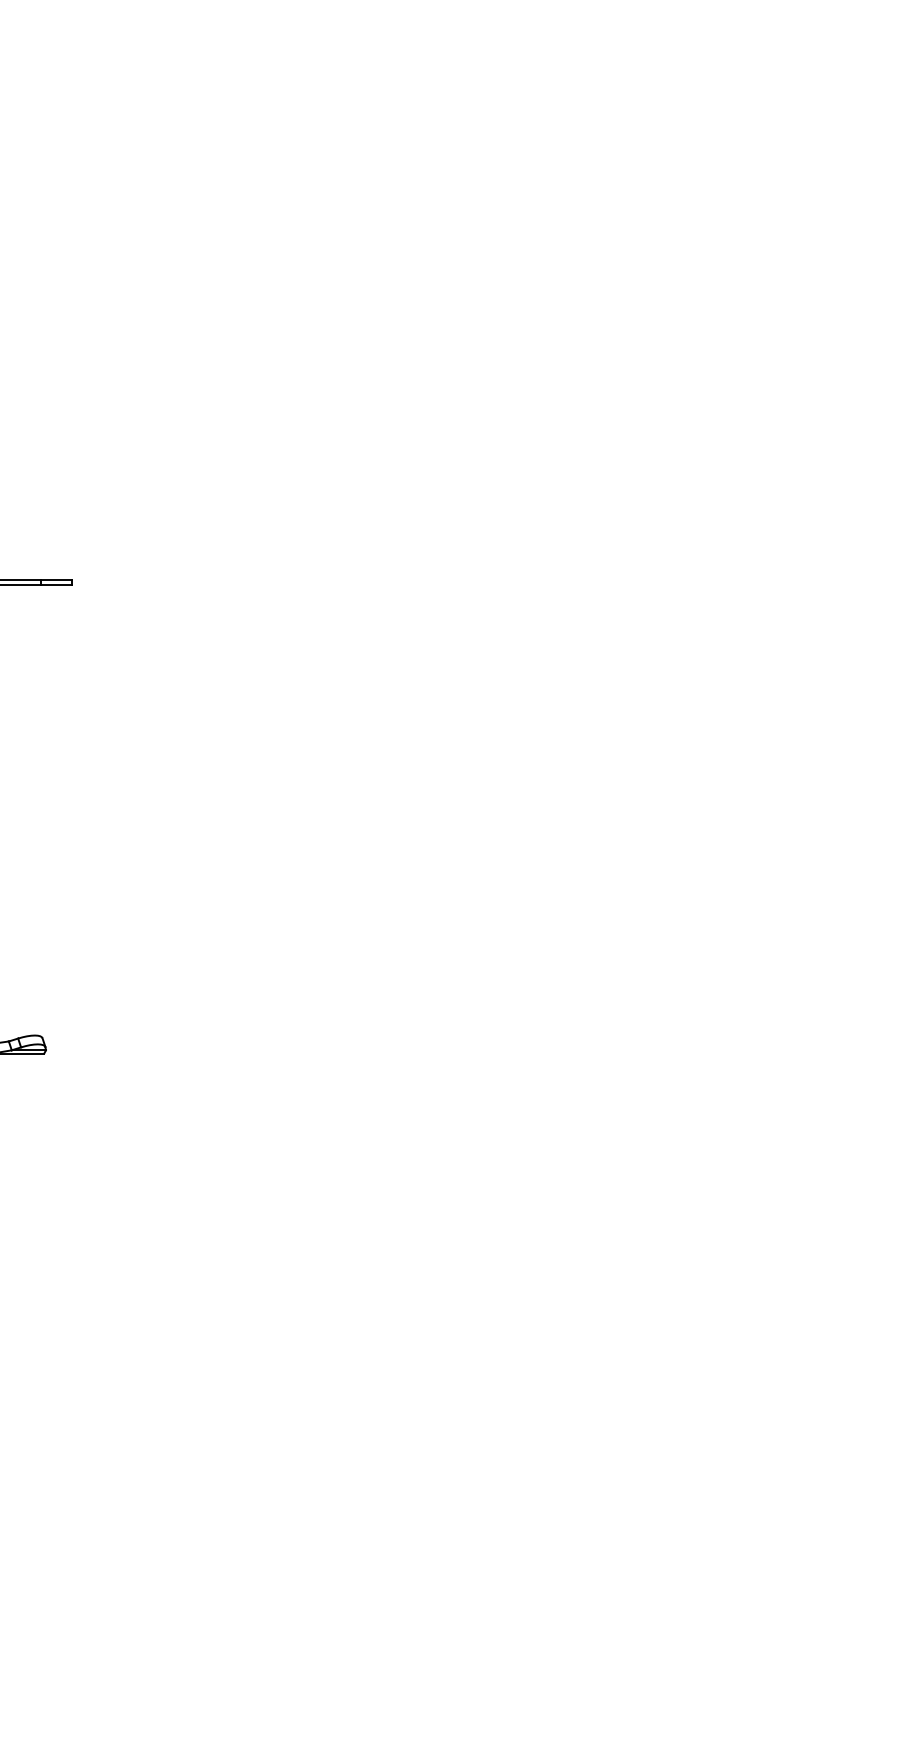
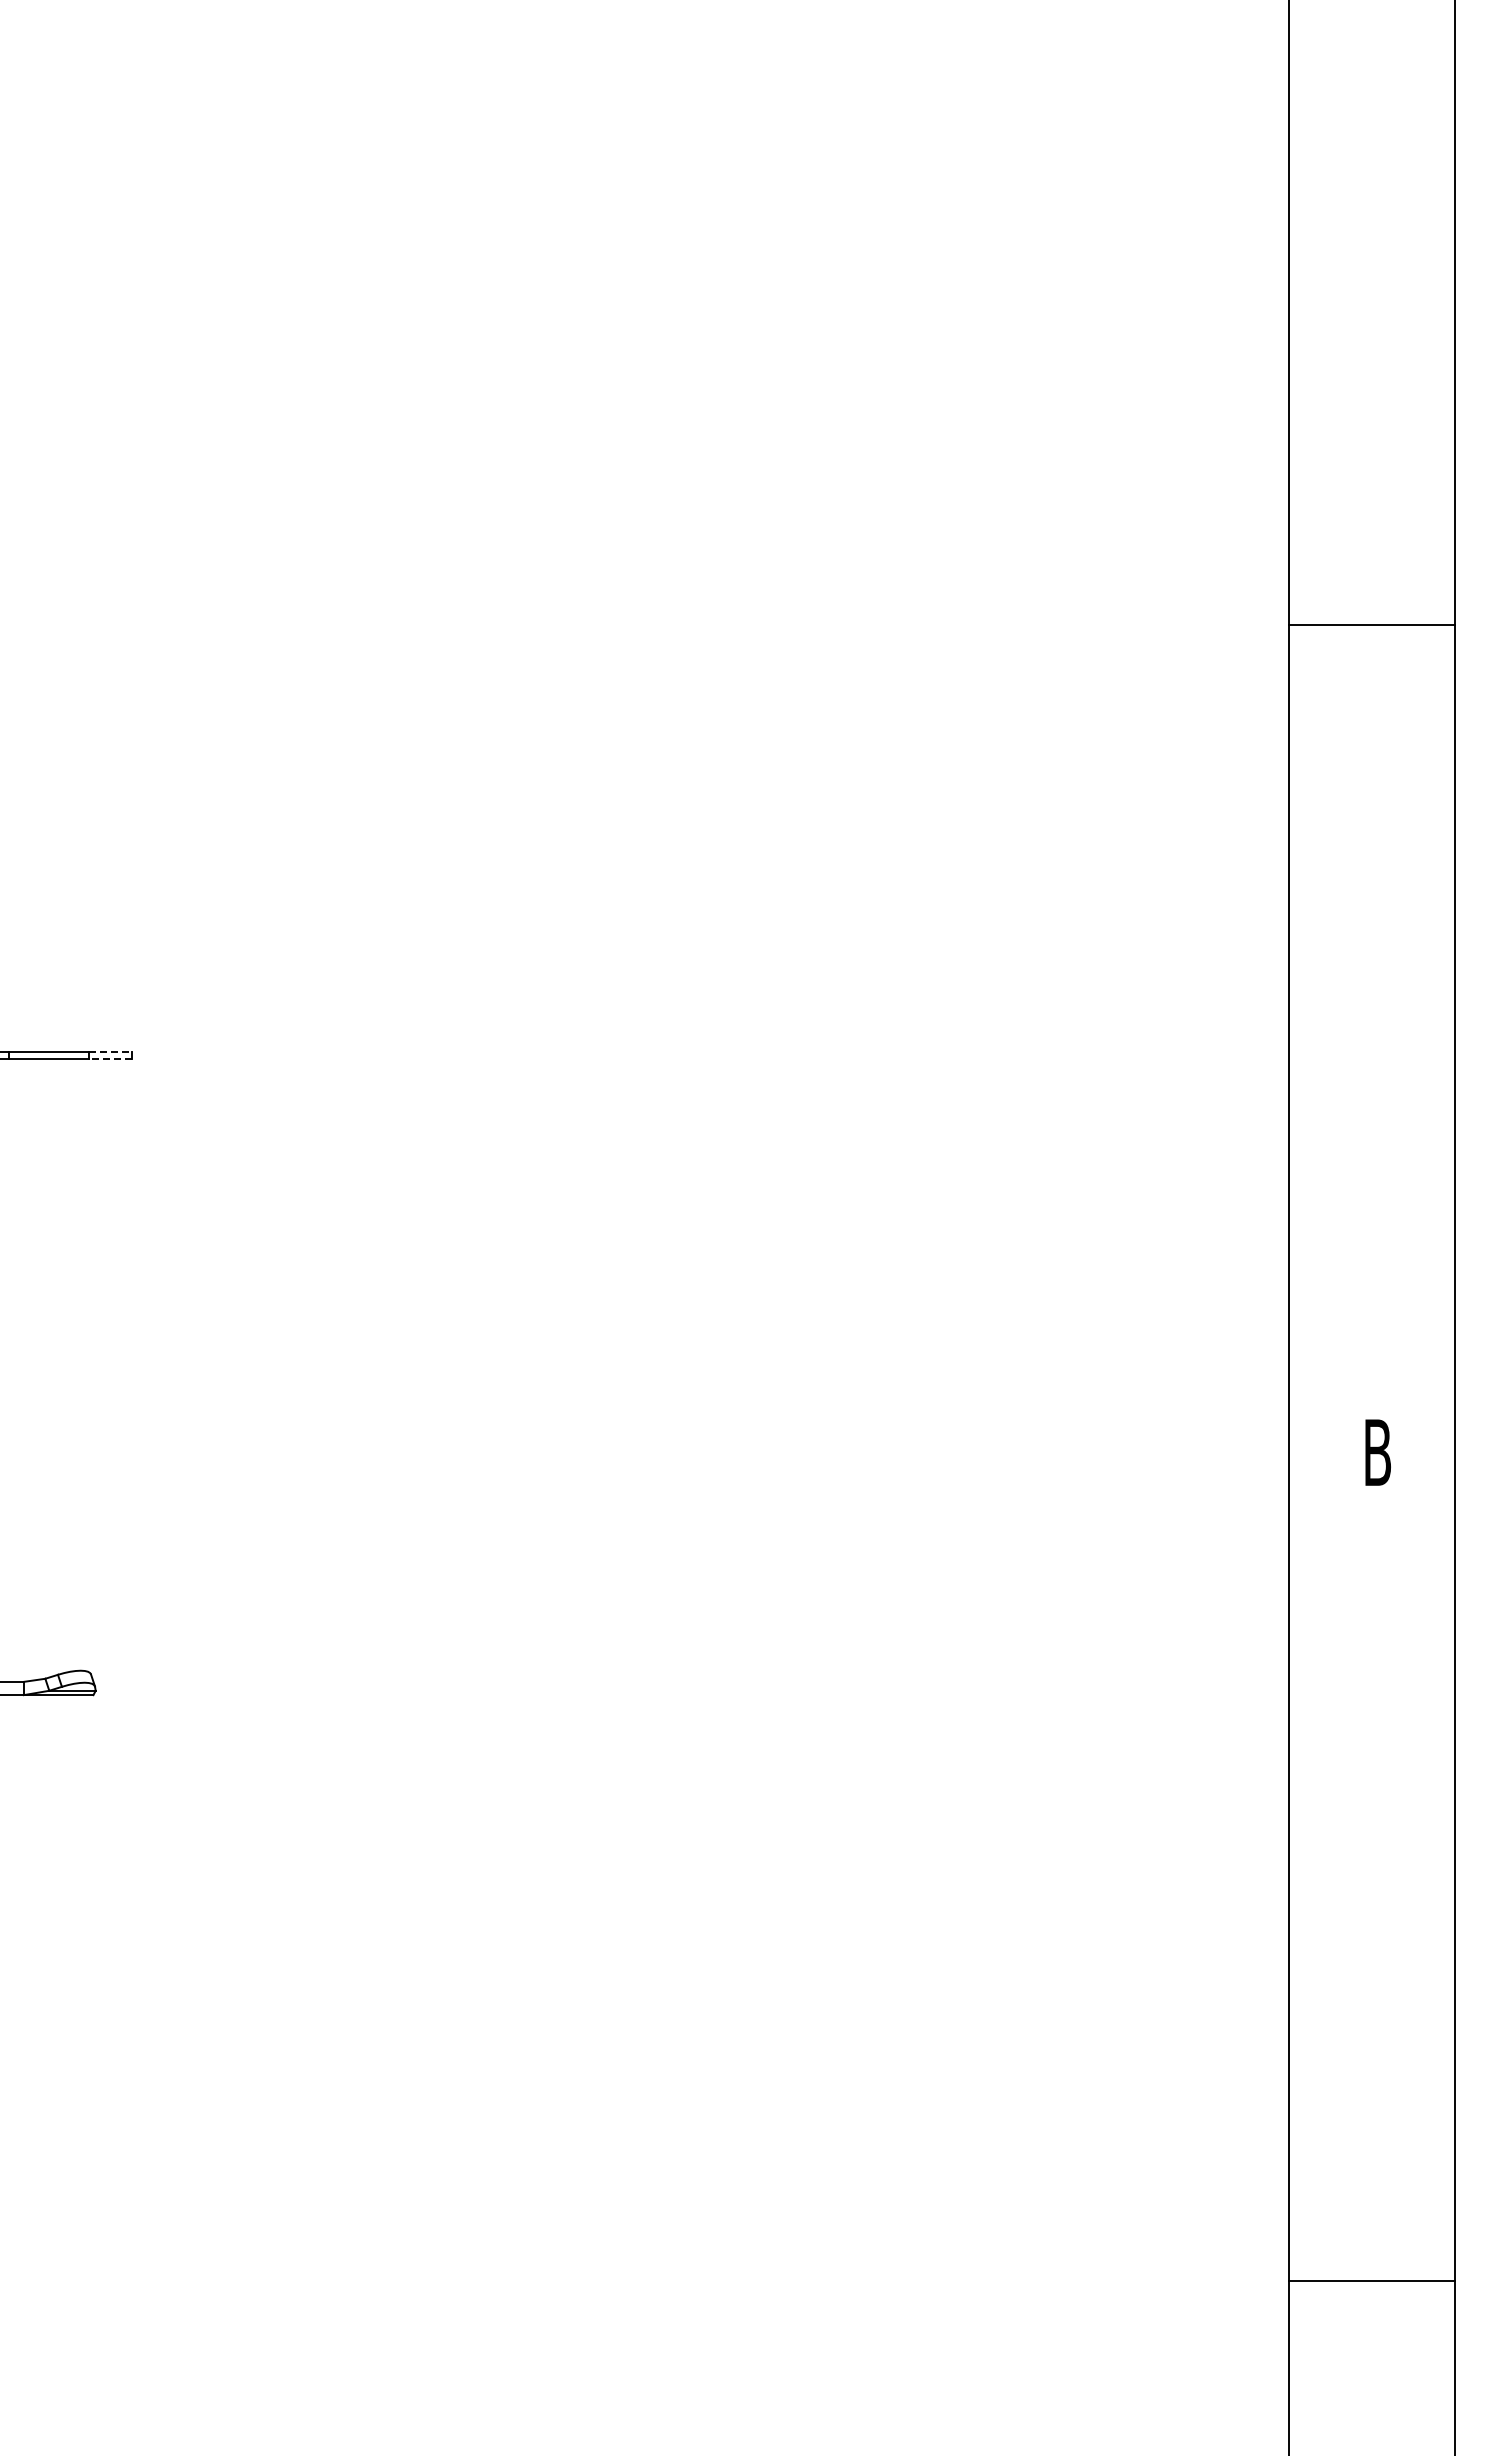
line: (56, 580) -> (110, 1052), solid -> dashed
line: (56, 584) -> (110, 1058), solid -> dashed

